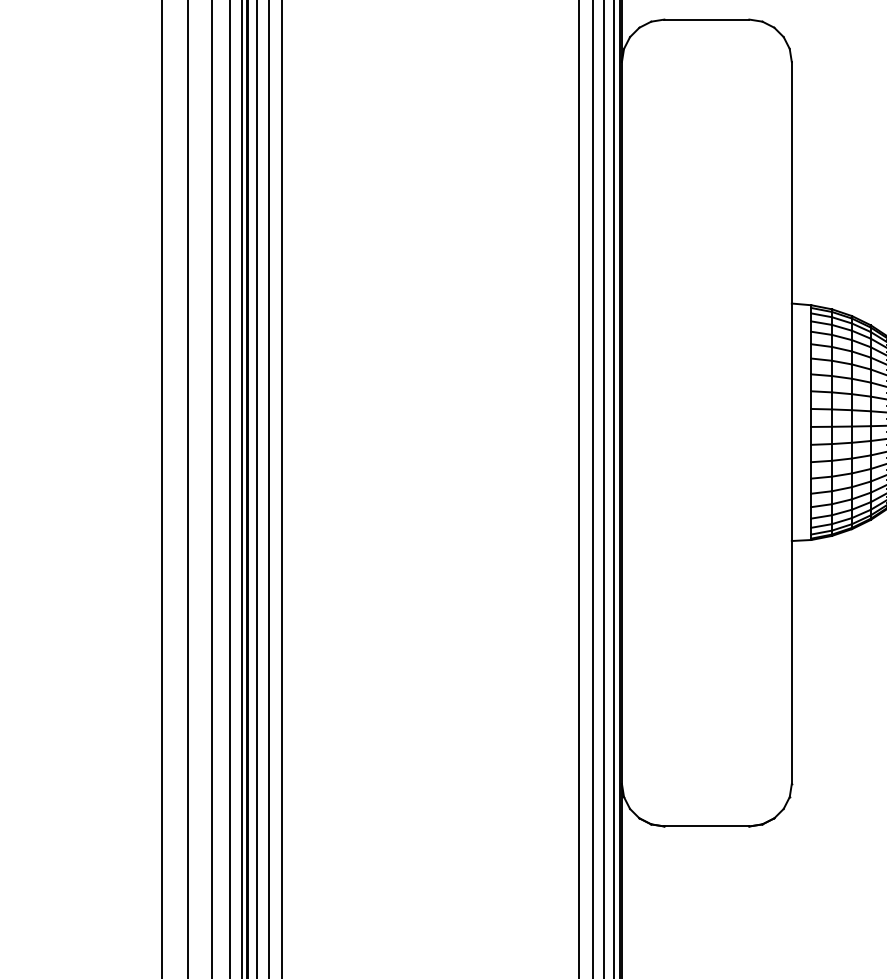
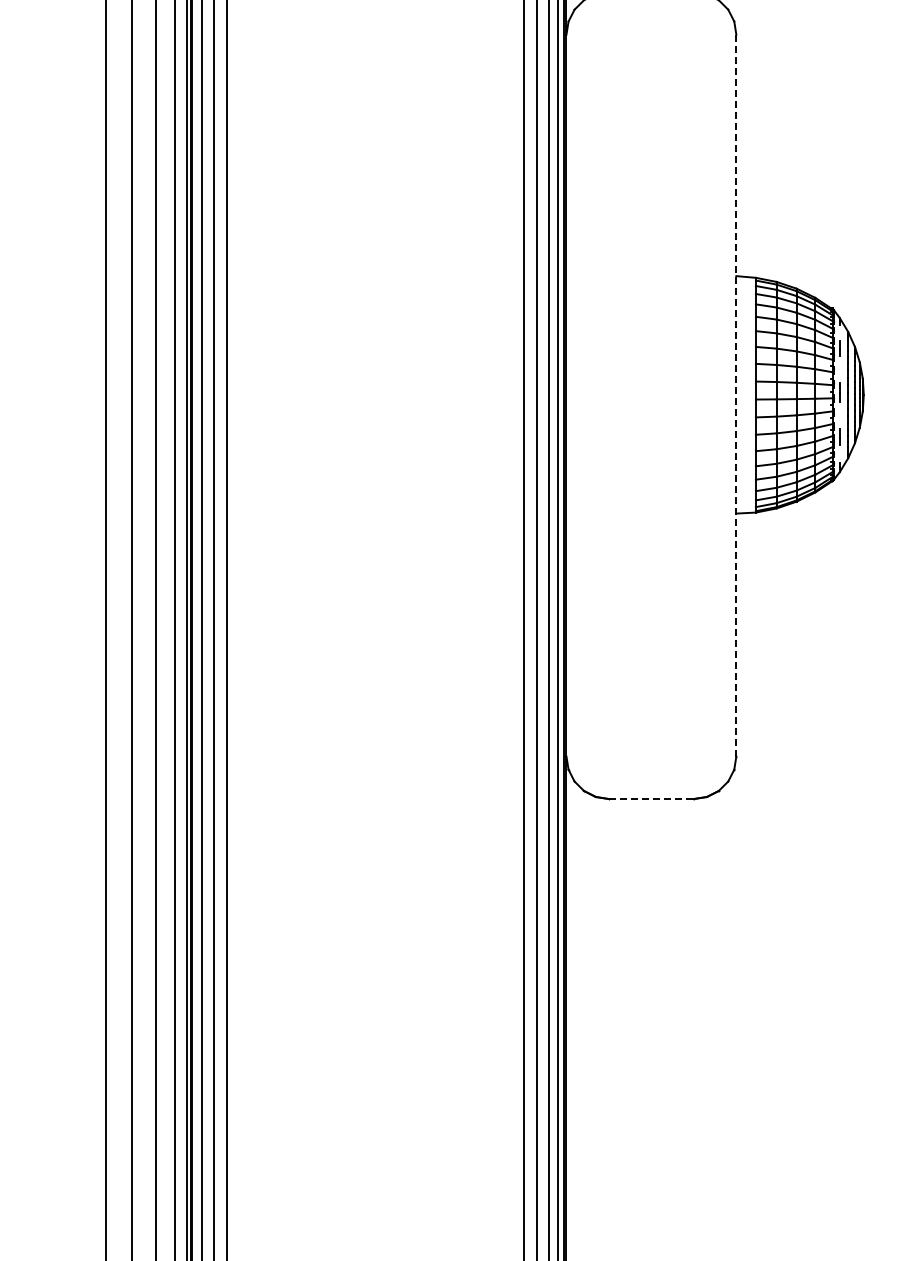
line: (791, 422) -> (736, 395), solid -> dashed
line: (706, 826) -> (651, 799), solid -> dashed

